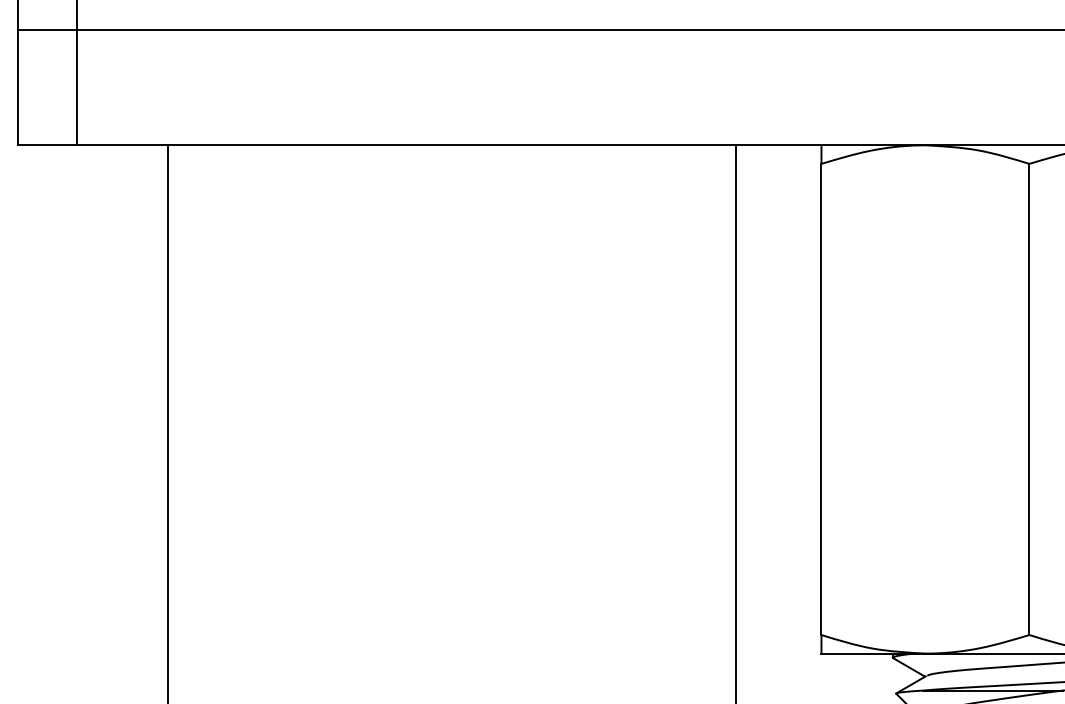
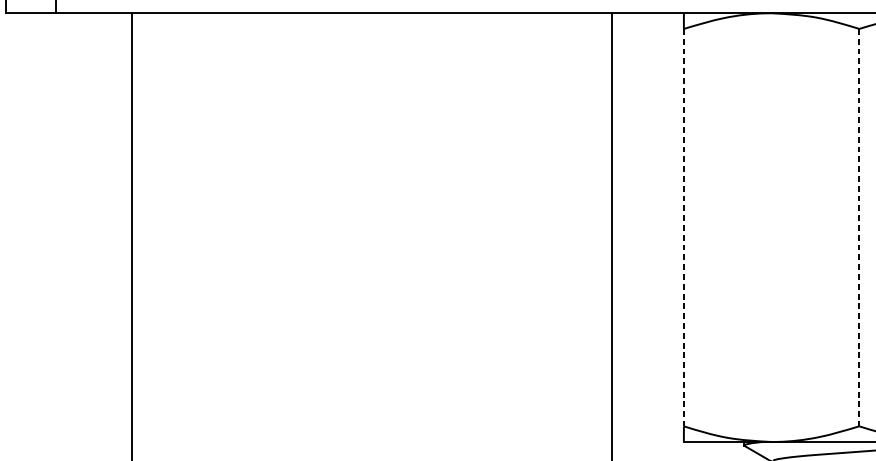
line: (821, 399) -> (683, 227), solid -> dashed
line: (1029, 399) -> (859, 227), solid -> dashed

